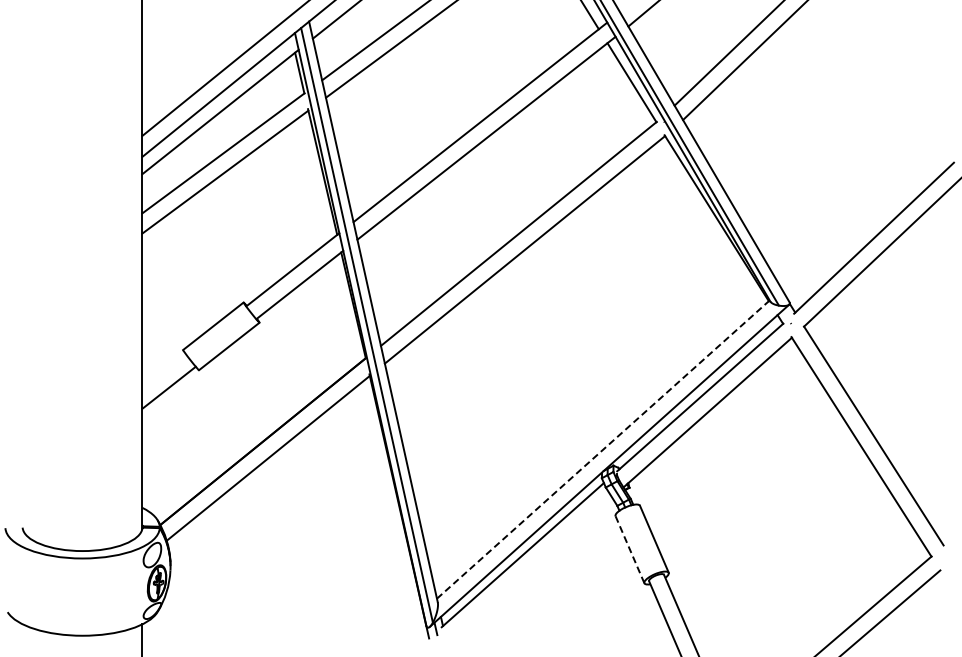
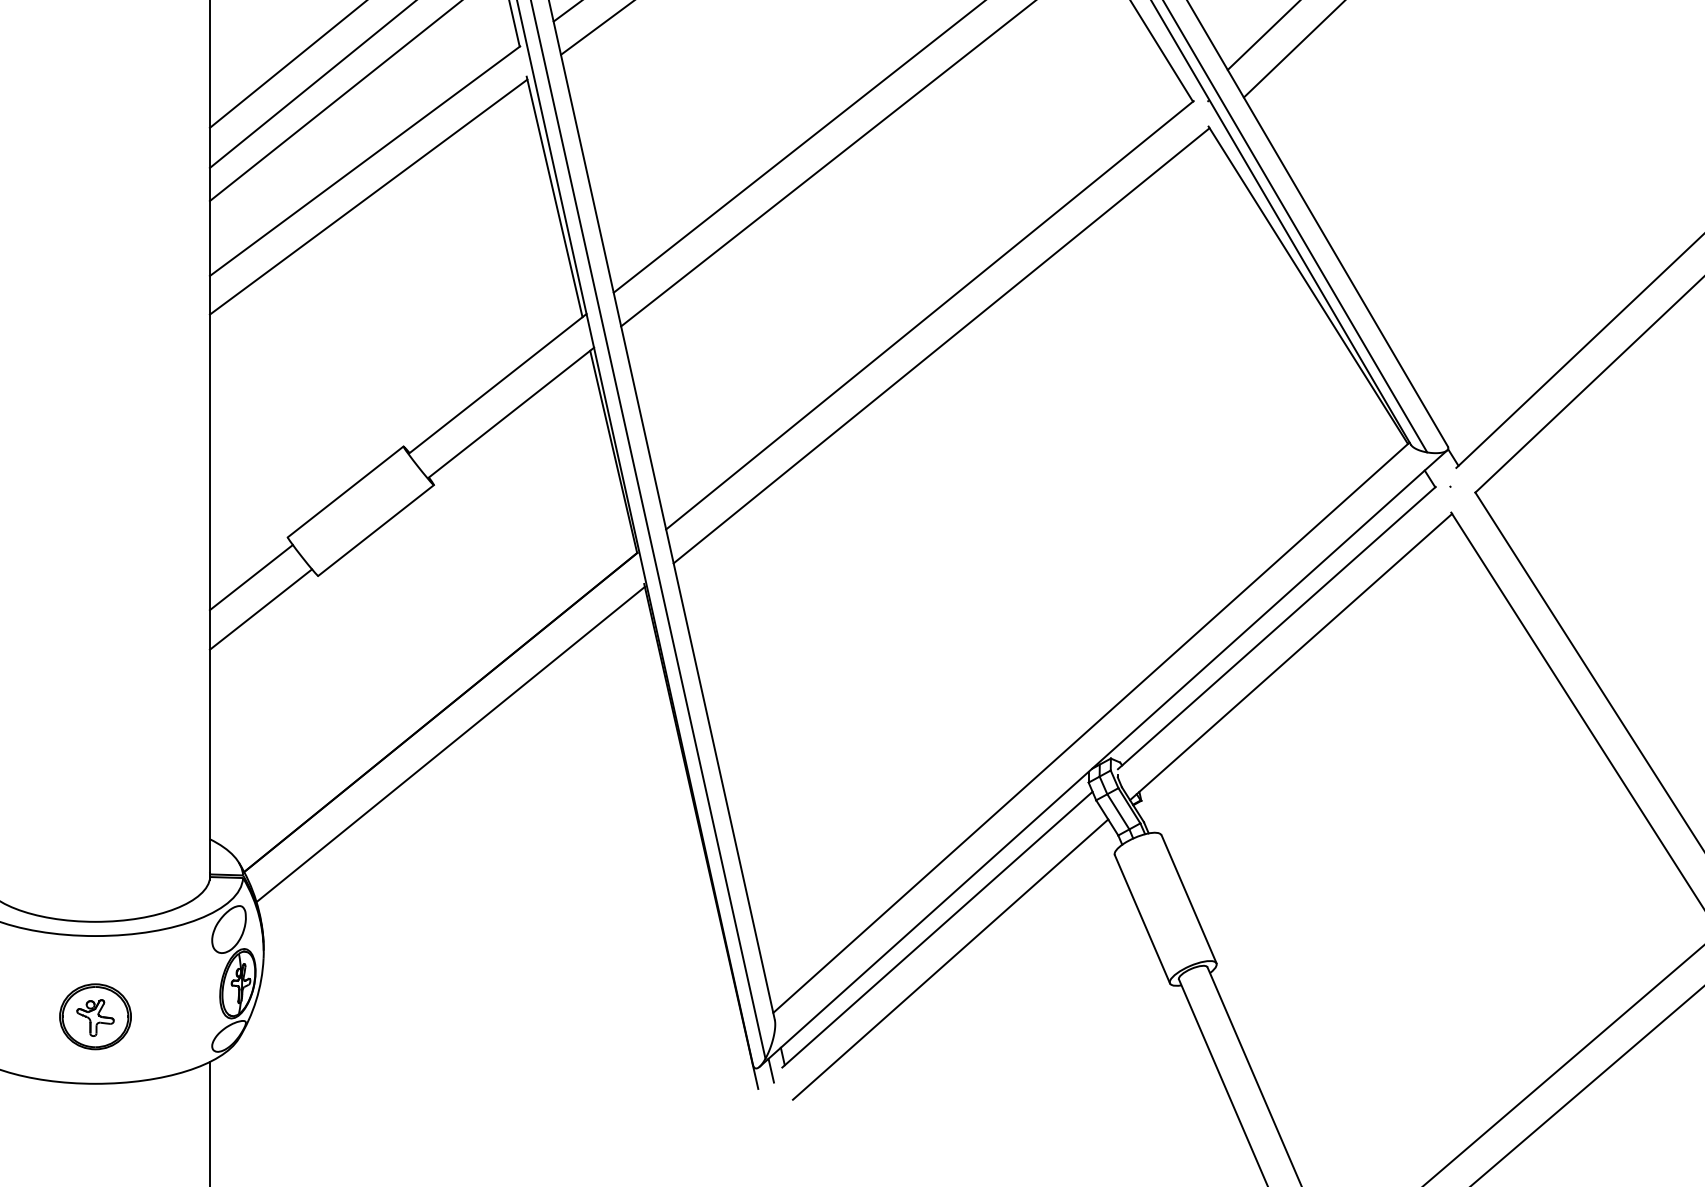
line: (163, 371) -> (250, 578), added
line: (603, 449) -> (1091, 727), dashed -> solid
line: (629, 549) -> (1141, 918), dashed -> solid
line: (529, 570) -> (950, 958), added
part: (82, 600) -> (95, 1016), added

